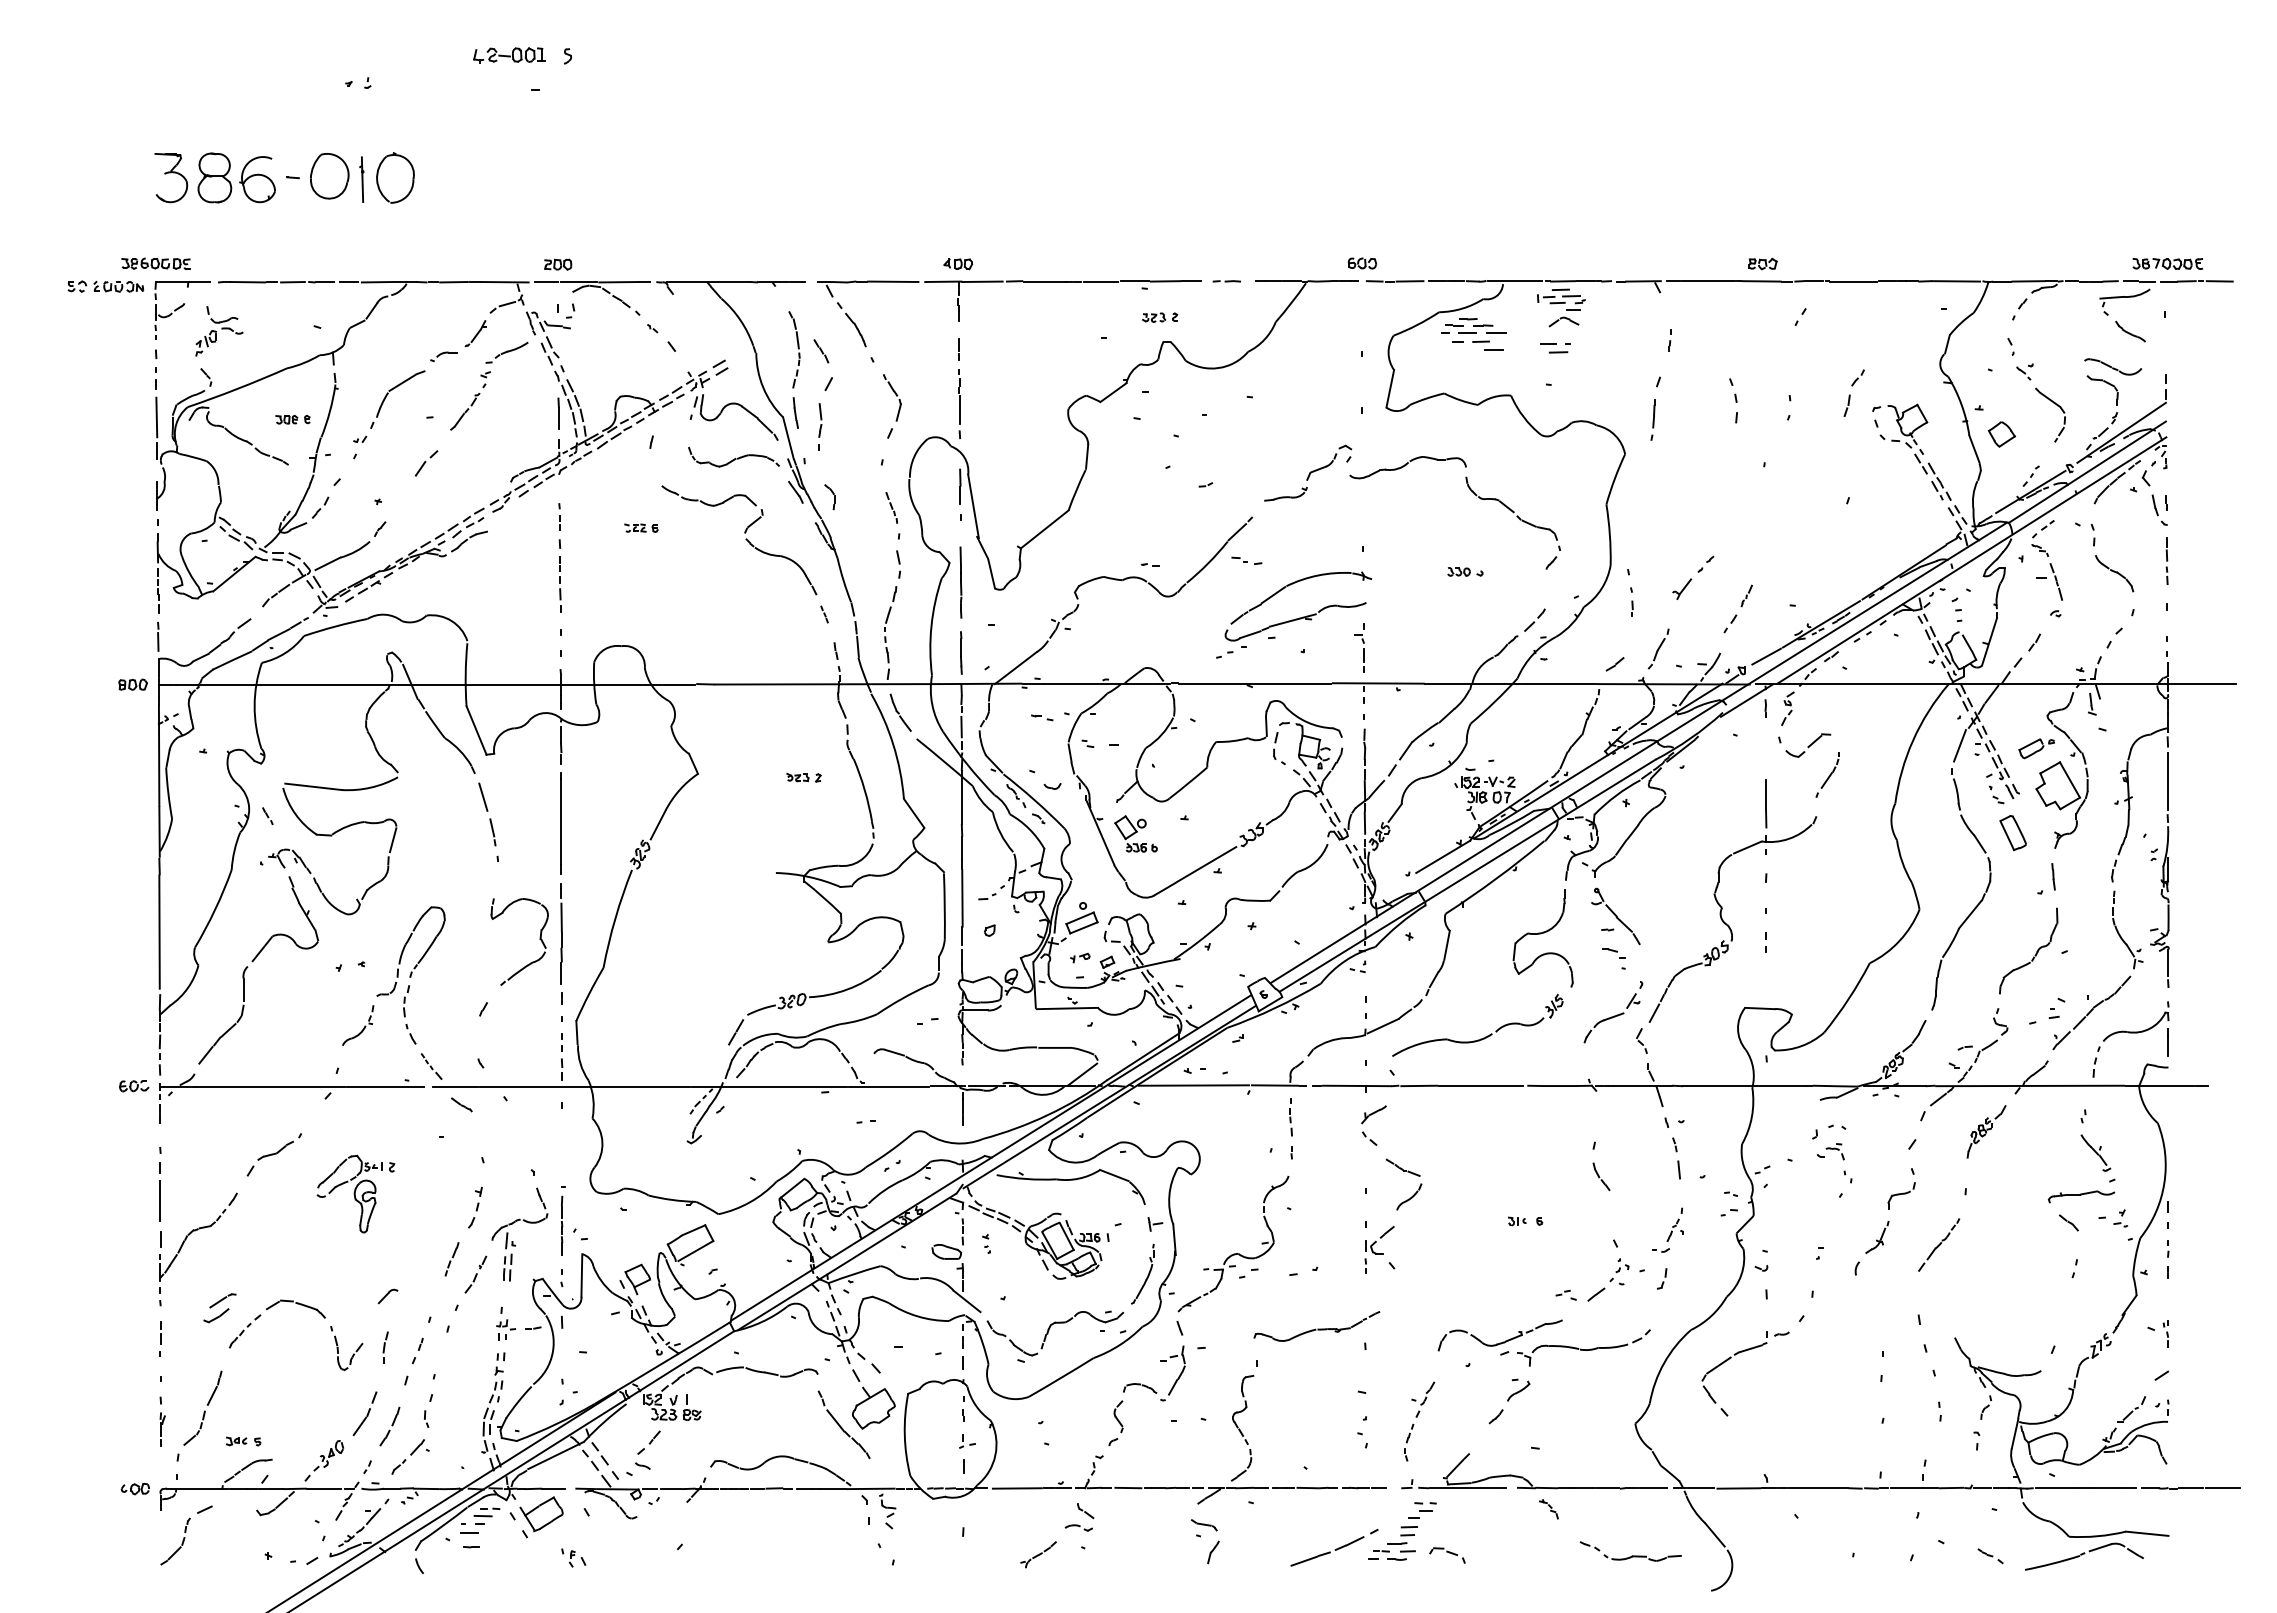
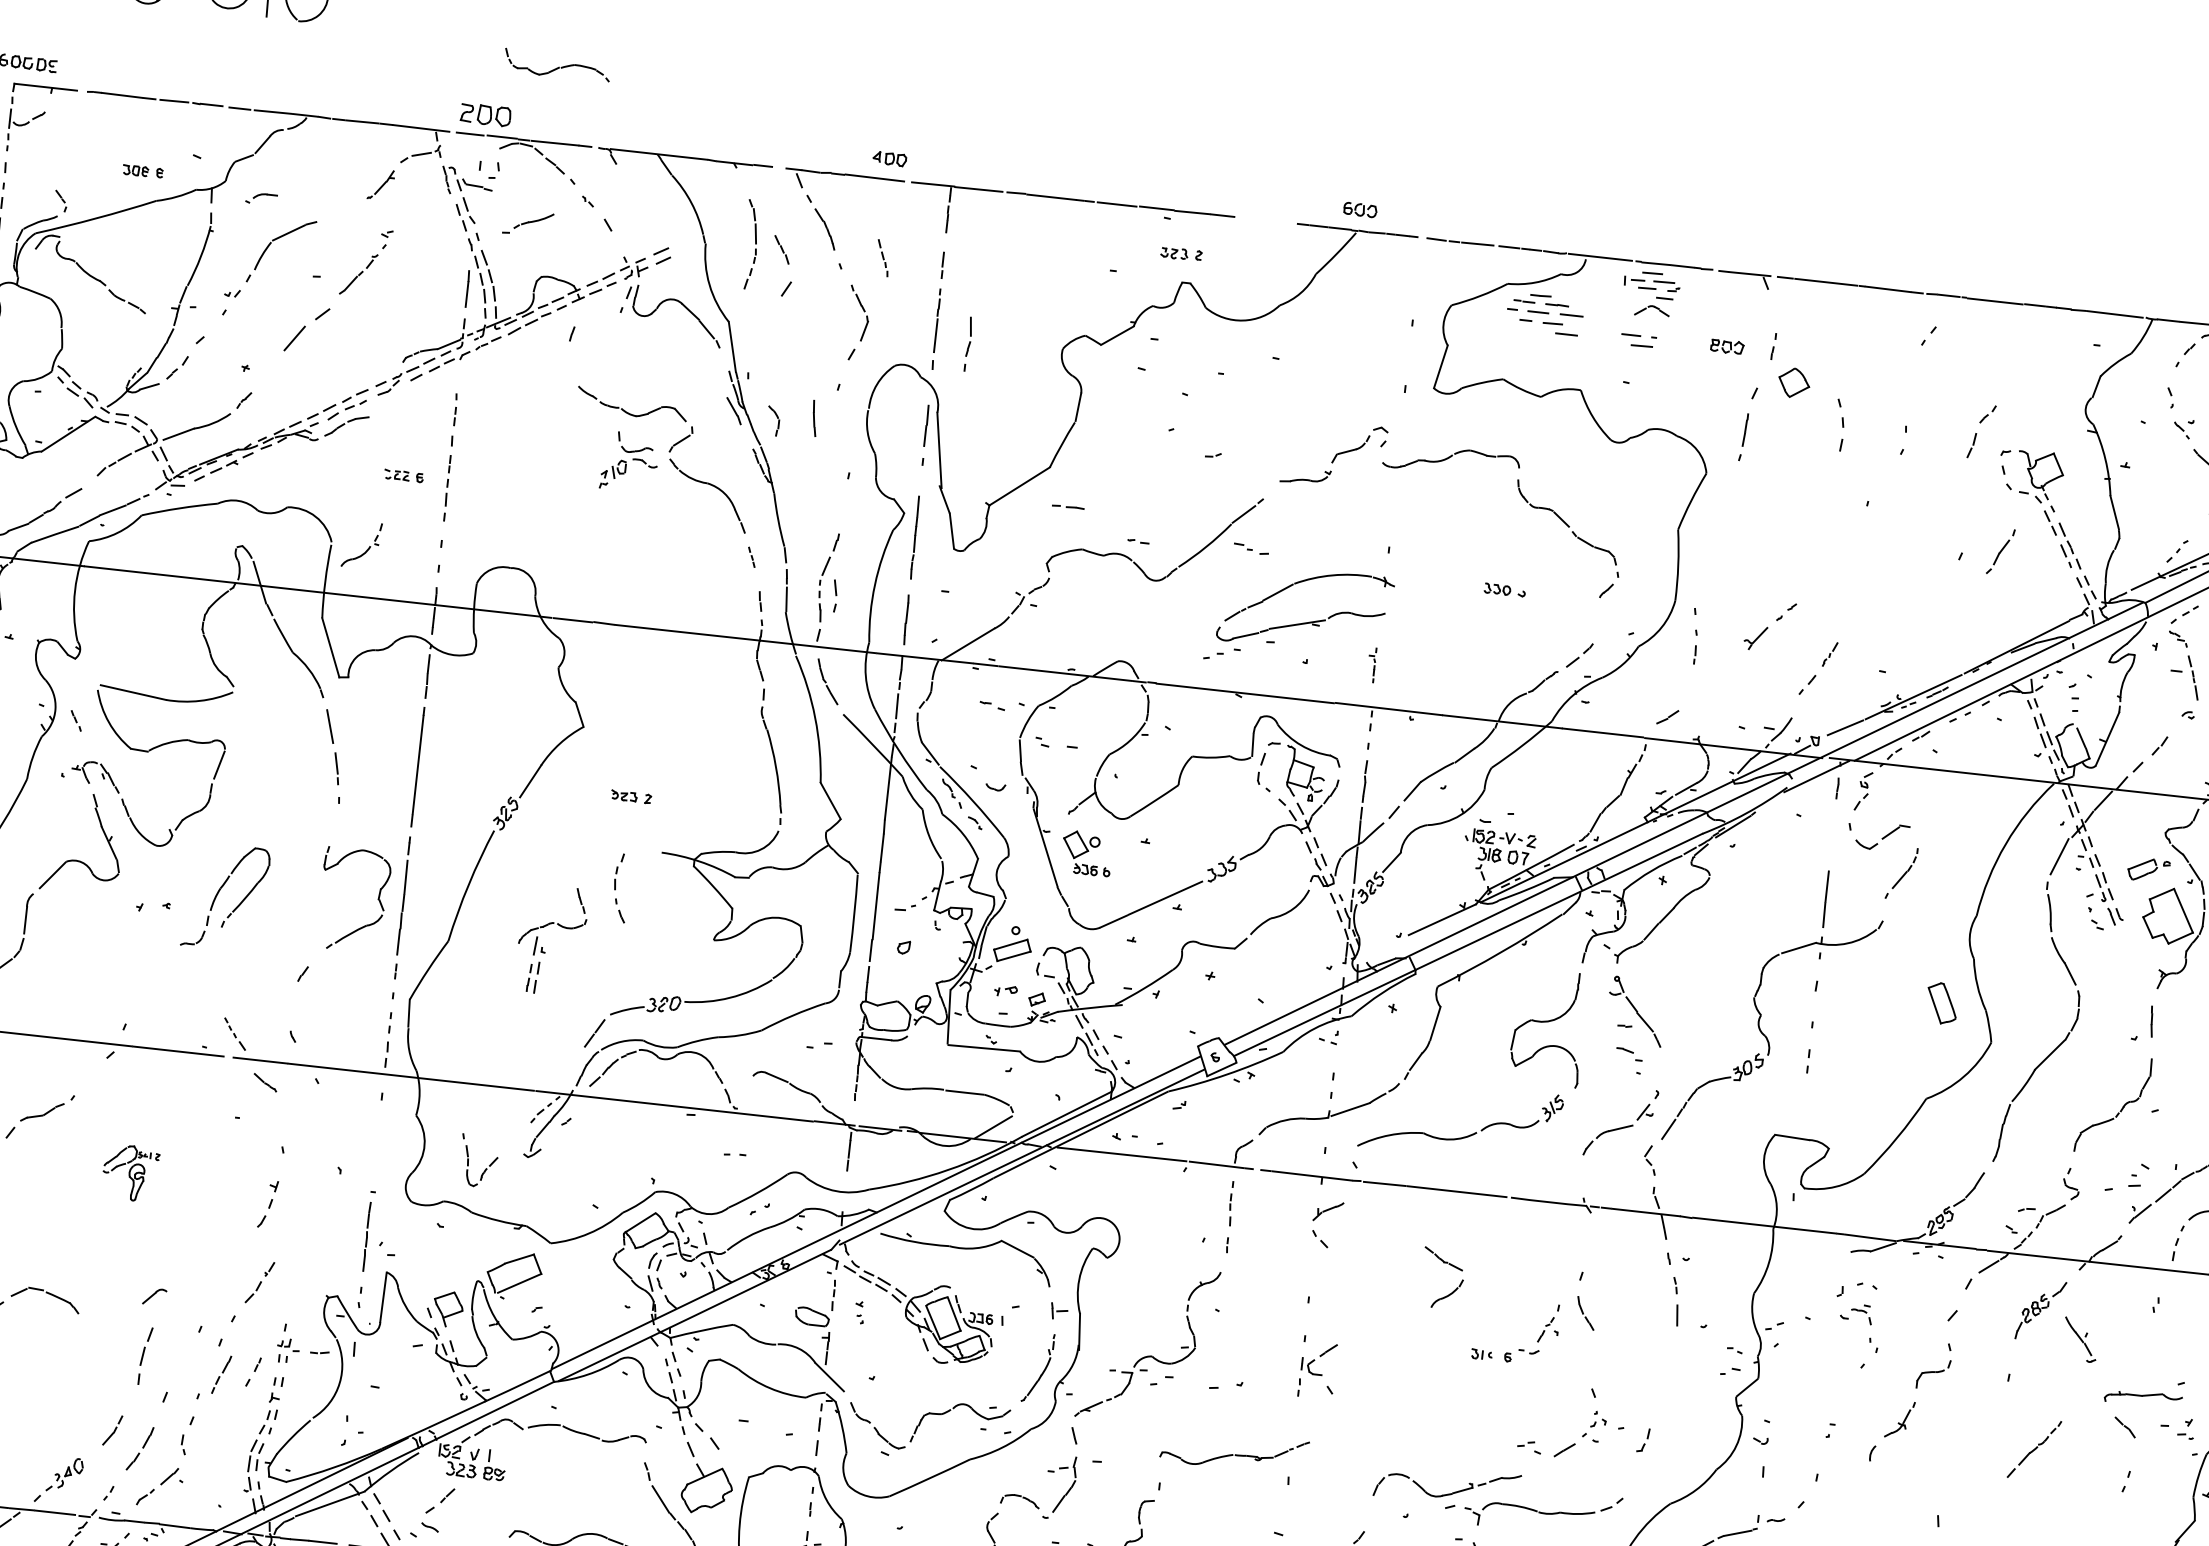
part: (1362, 263) -> (1360, 209), moved
part: (1762, 263) -> (1726, 346), moved
part: (558, 264) -> (486, 114), size x1.6
part: (958, 264) -> (890, 159), moved
line: (1226, 281) -> (1067, 507), moved
part: (219, 331) -> (629, 462), moved
part: (506, 352) -> (527, 223), moved
part: (443, 356) -> (261, 198), moved
line: (795, 412) -> (814, 417), moved
part: (292, 419) -> (142, 171), moved
part: (820, 426) -> (968, 343), moved
part: (2001, 434) -> (1793, 383), moved
part: (733, 456) -> (556, 64), moved
part: (426, 463) -> (306, 329), size x1.6
part: (891, 507) -> (882, 257), moved
part: (641, 527) -> (404, 475), moved
part: (898, 564) -> (834, 596), moved
part: (1359, 647) -> (1371, 664), size x0.6
part: (1658, 648) -> (2000, 551), moved
part: (803, 777) -> (630, 796), moved
part: (2012, 833) -> (1941, 1003), moved
part: (409, 1014) -> (620, 887), moved
part: (358, 1025) -> (362, 545), moved
part: (2095, 1152) -> (2080, 1339), moved
part: (1407, 1172) -> (1448, 1264), moved
part: (355, 1193) -> (129, 1172), size x0.6
part: (1667, 1229) -> (1539, 1328), moved
part: (513, 1241) -> (543, 947), moved
part: (1939, 1244) -> (2034, 1448), moved
part: (451, 1259) -> (220, 1374), moved
part: (385, 1347) -> (145, 1355), size x1.6
part: (338, 1348) -> (469, 1160), moved
part: (417, 1350) -> (253, 1371), moved
part: (364, 1413) -> (112, 1430), size x0.6

